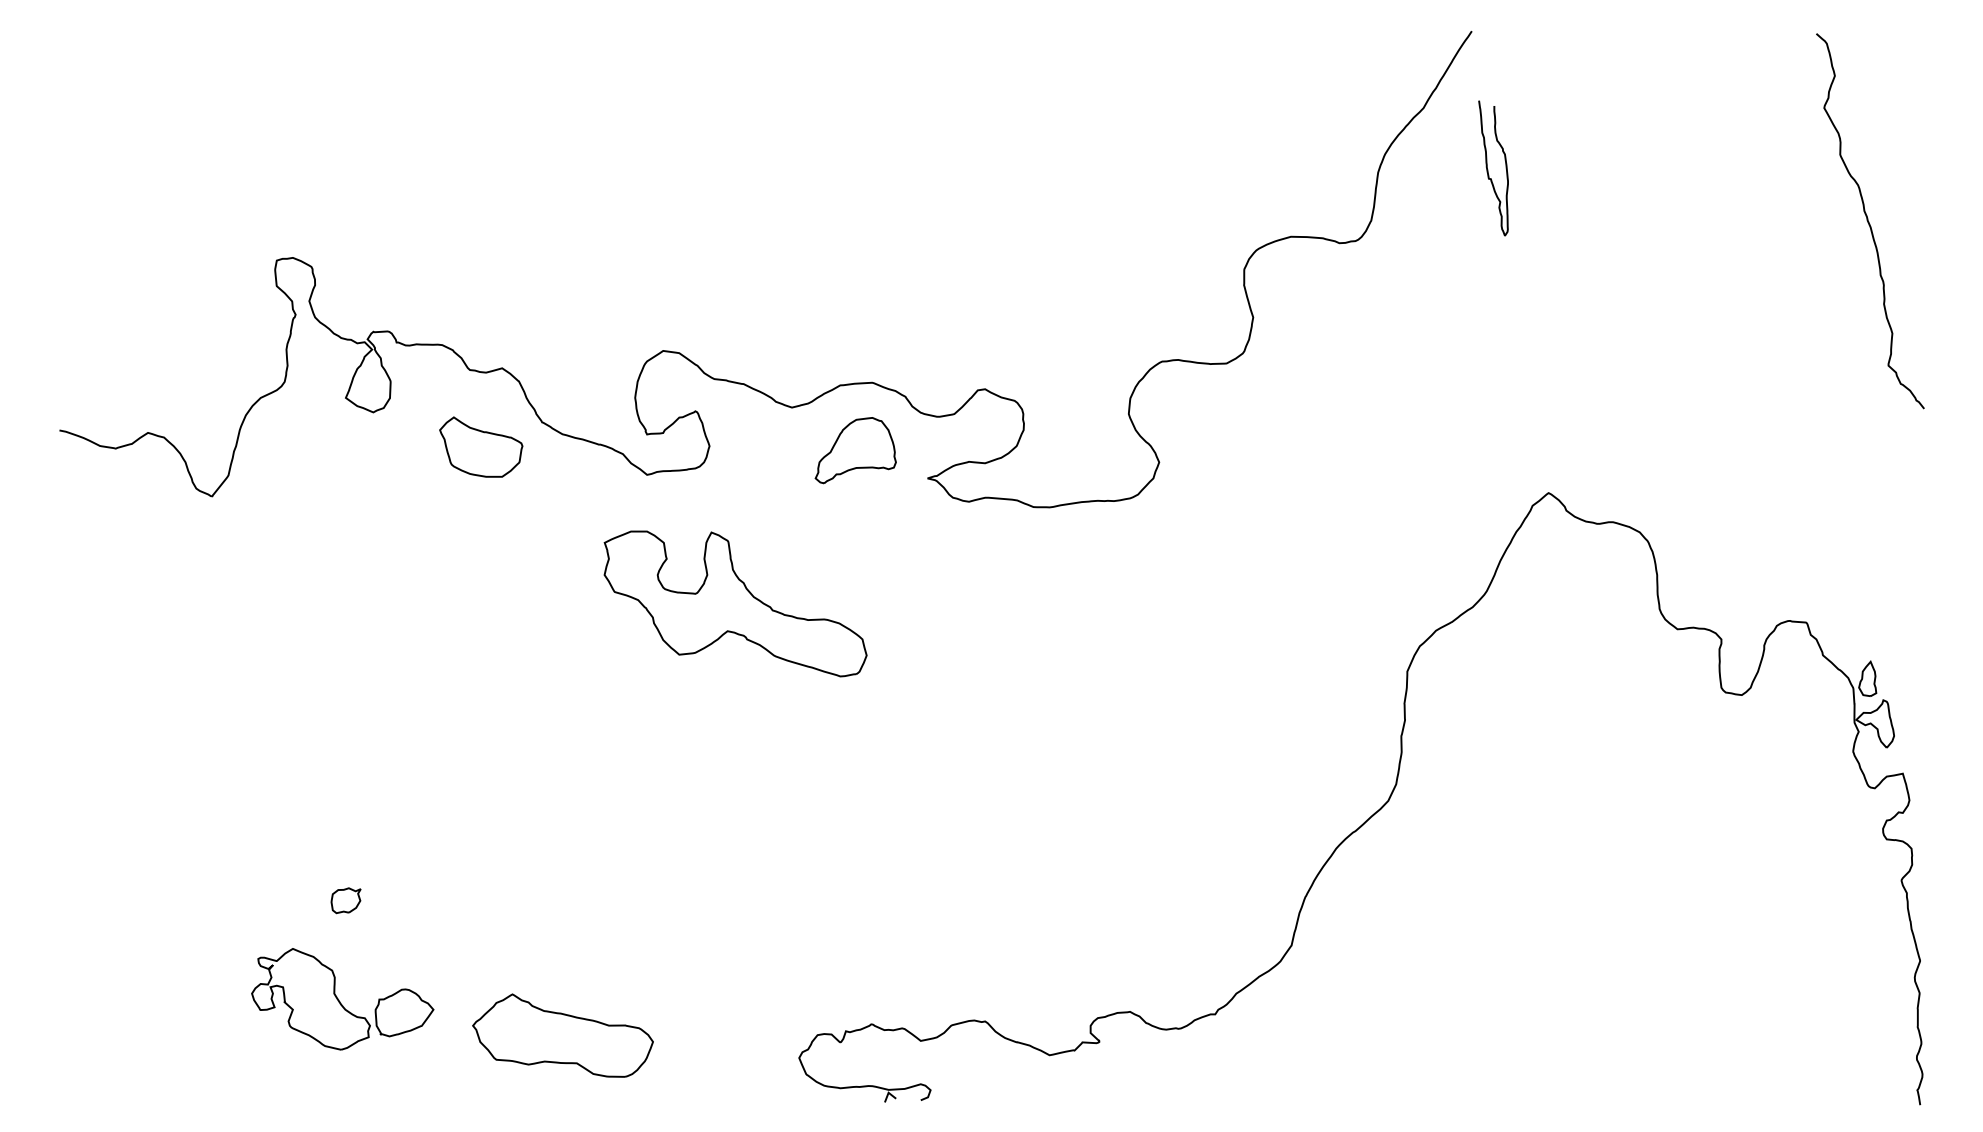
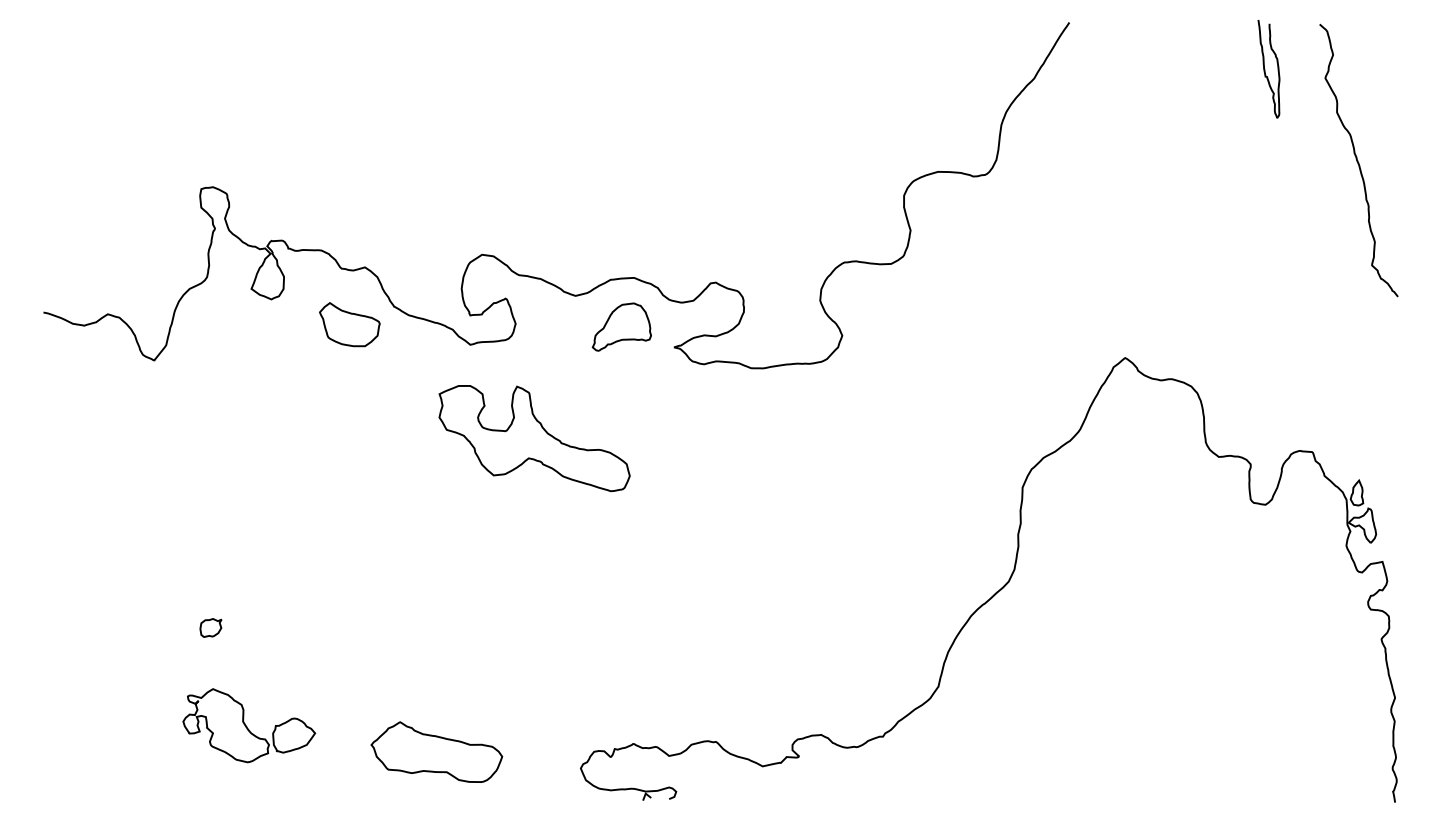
curve: (1488, 169) -> (1265, 69), moved
part: (345, 900) -> (210, 627), moved
part: (562, 1035) -> (436, 752), moved

